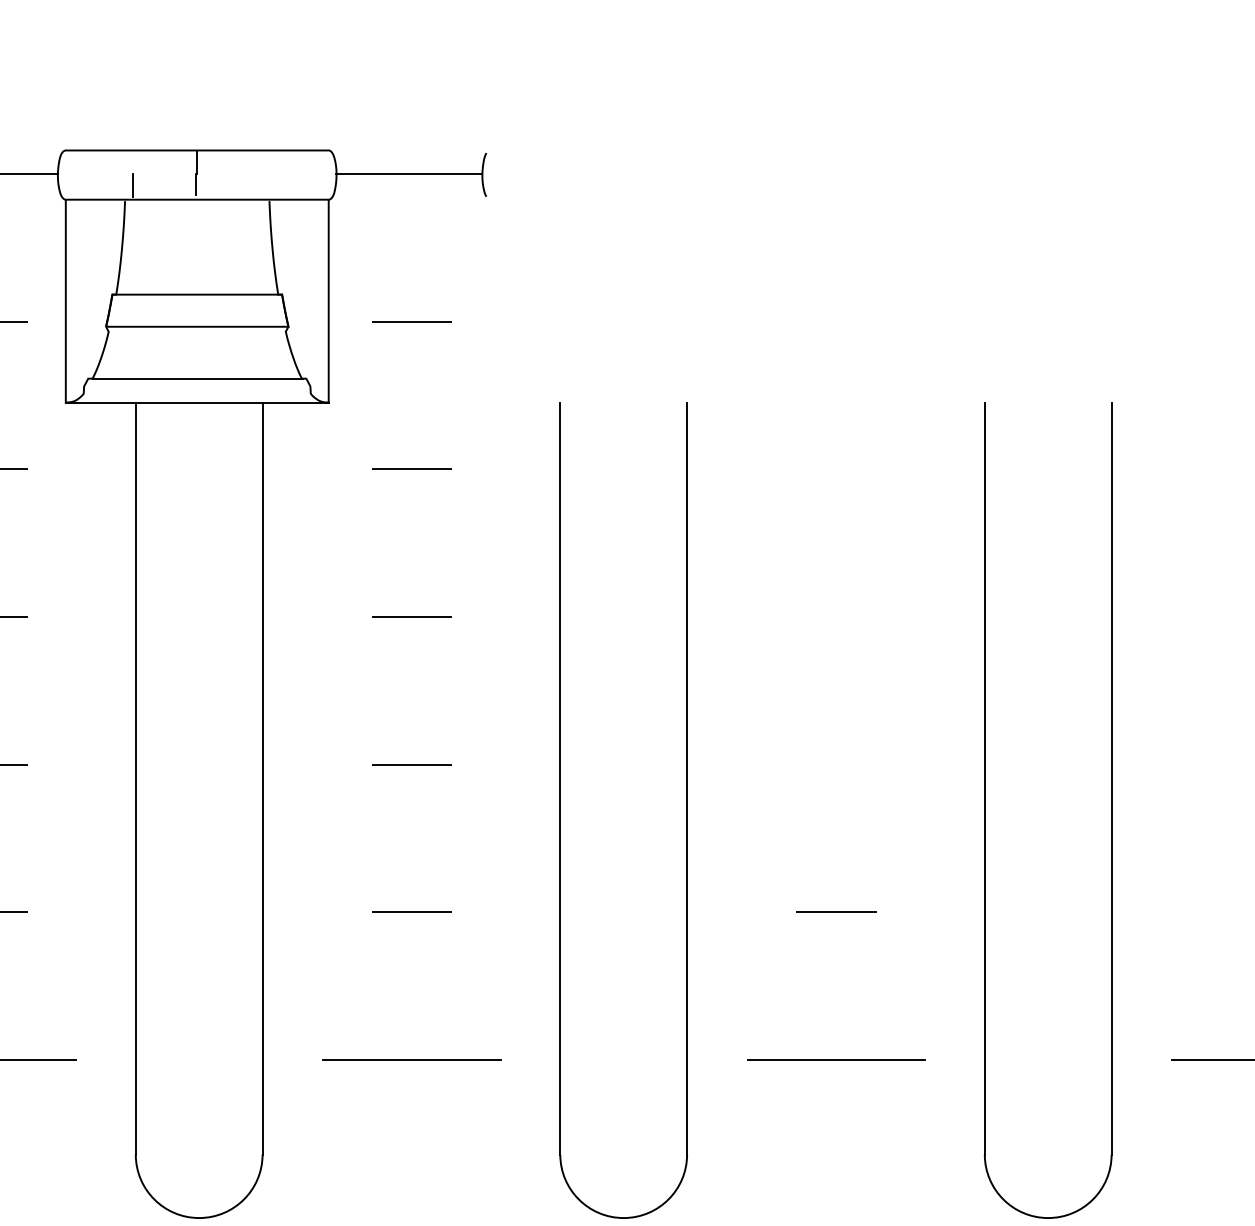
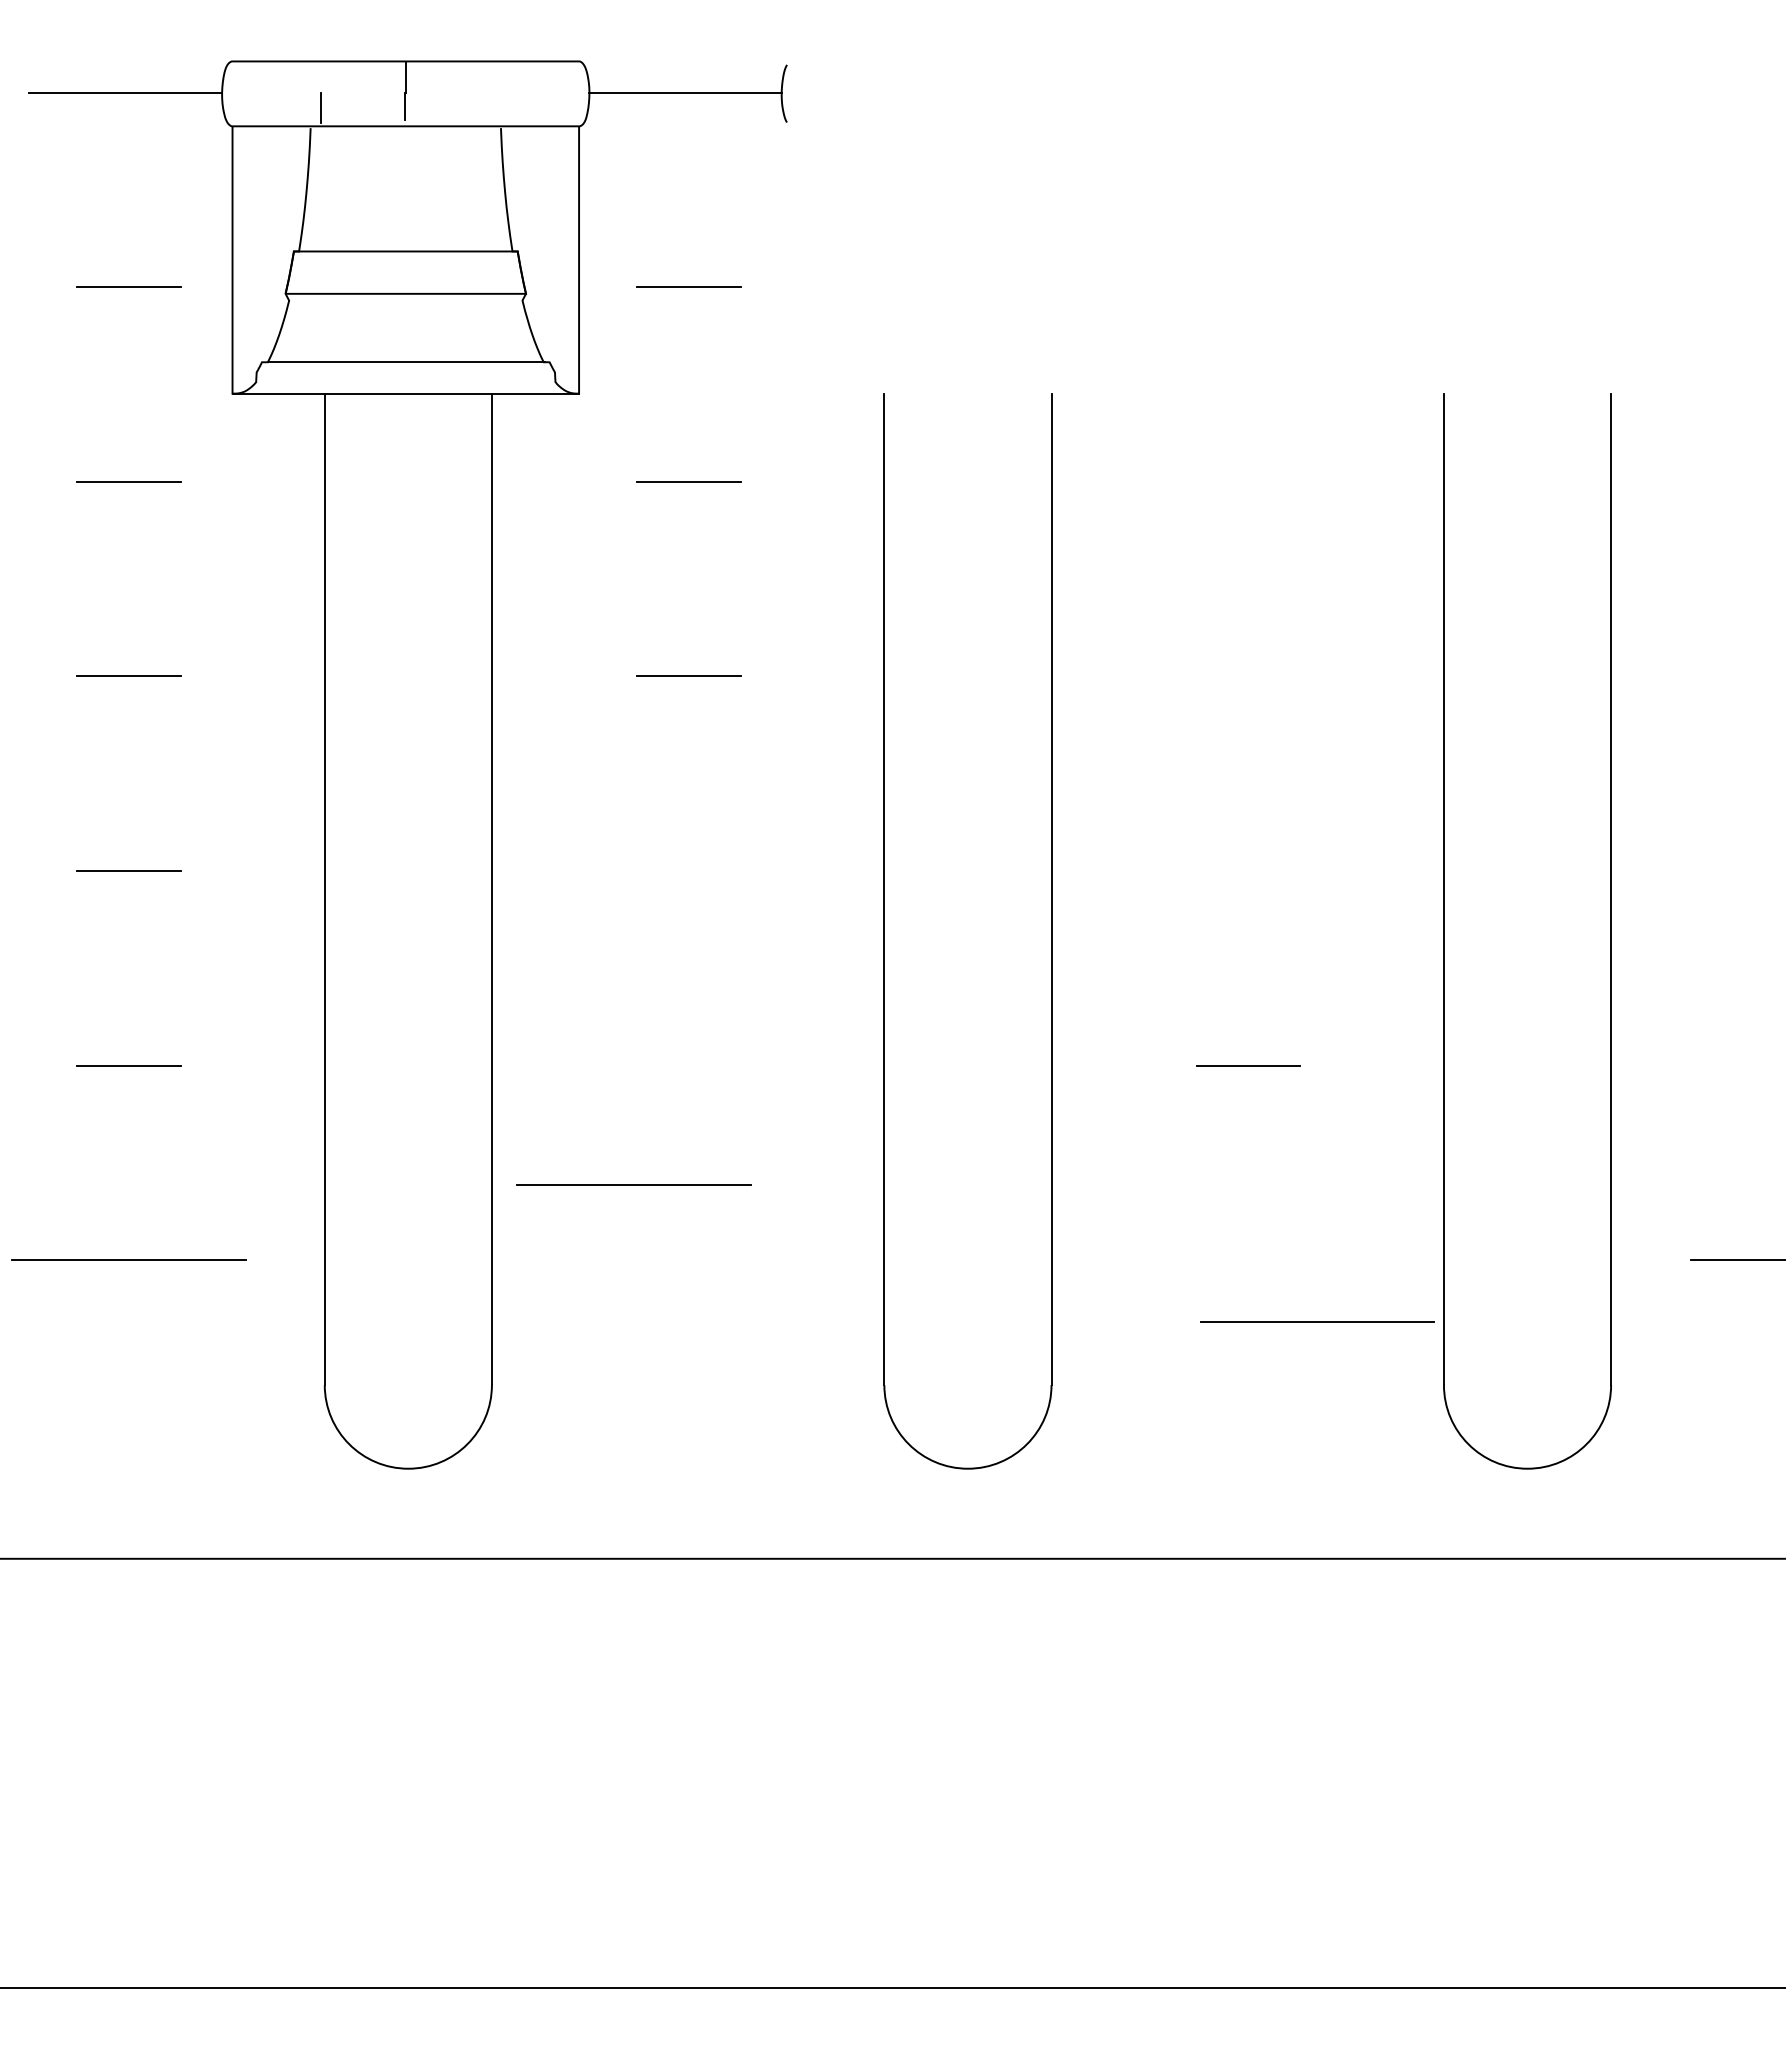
line: (411, 764) -> (688, 871), removed
line: (411, 912) -> (688, 1065), removed
line: (411, 1059) -> (633, 1184), moved
line: (836, 1059) -> (1317, 1321), moved

